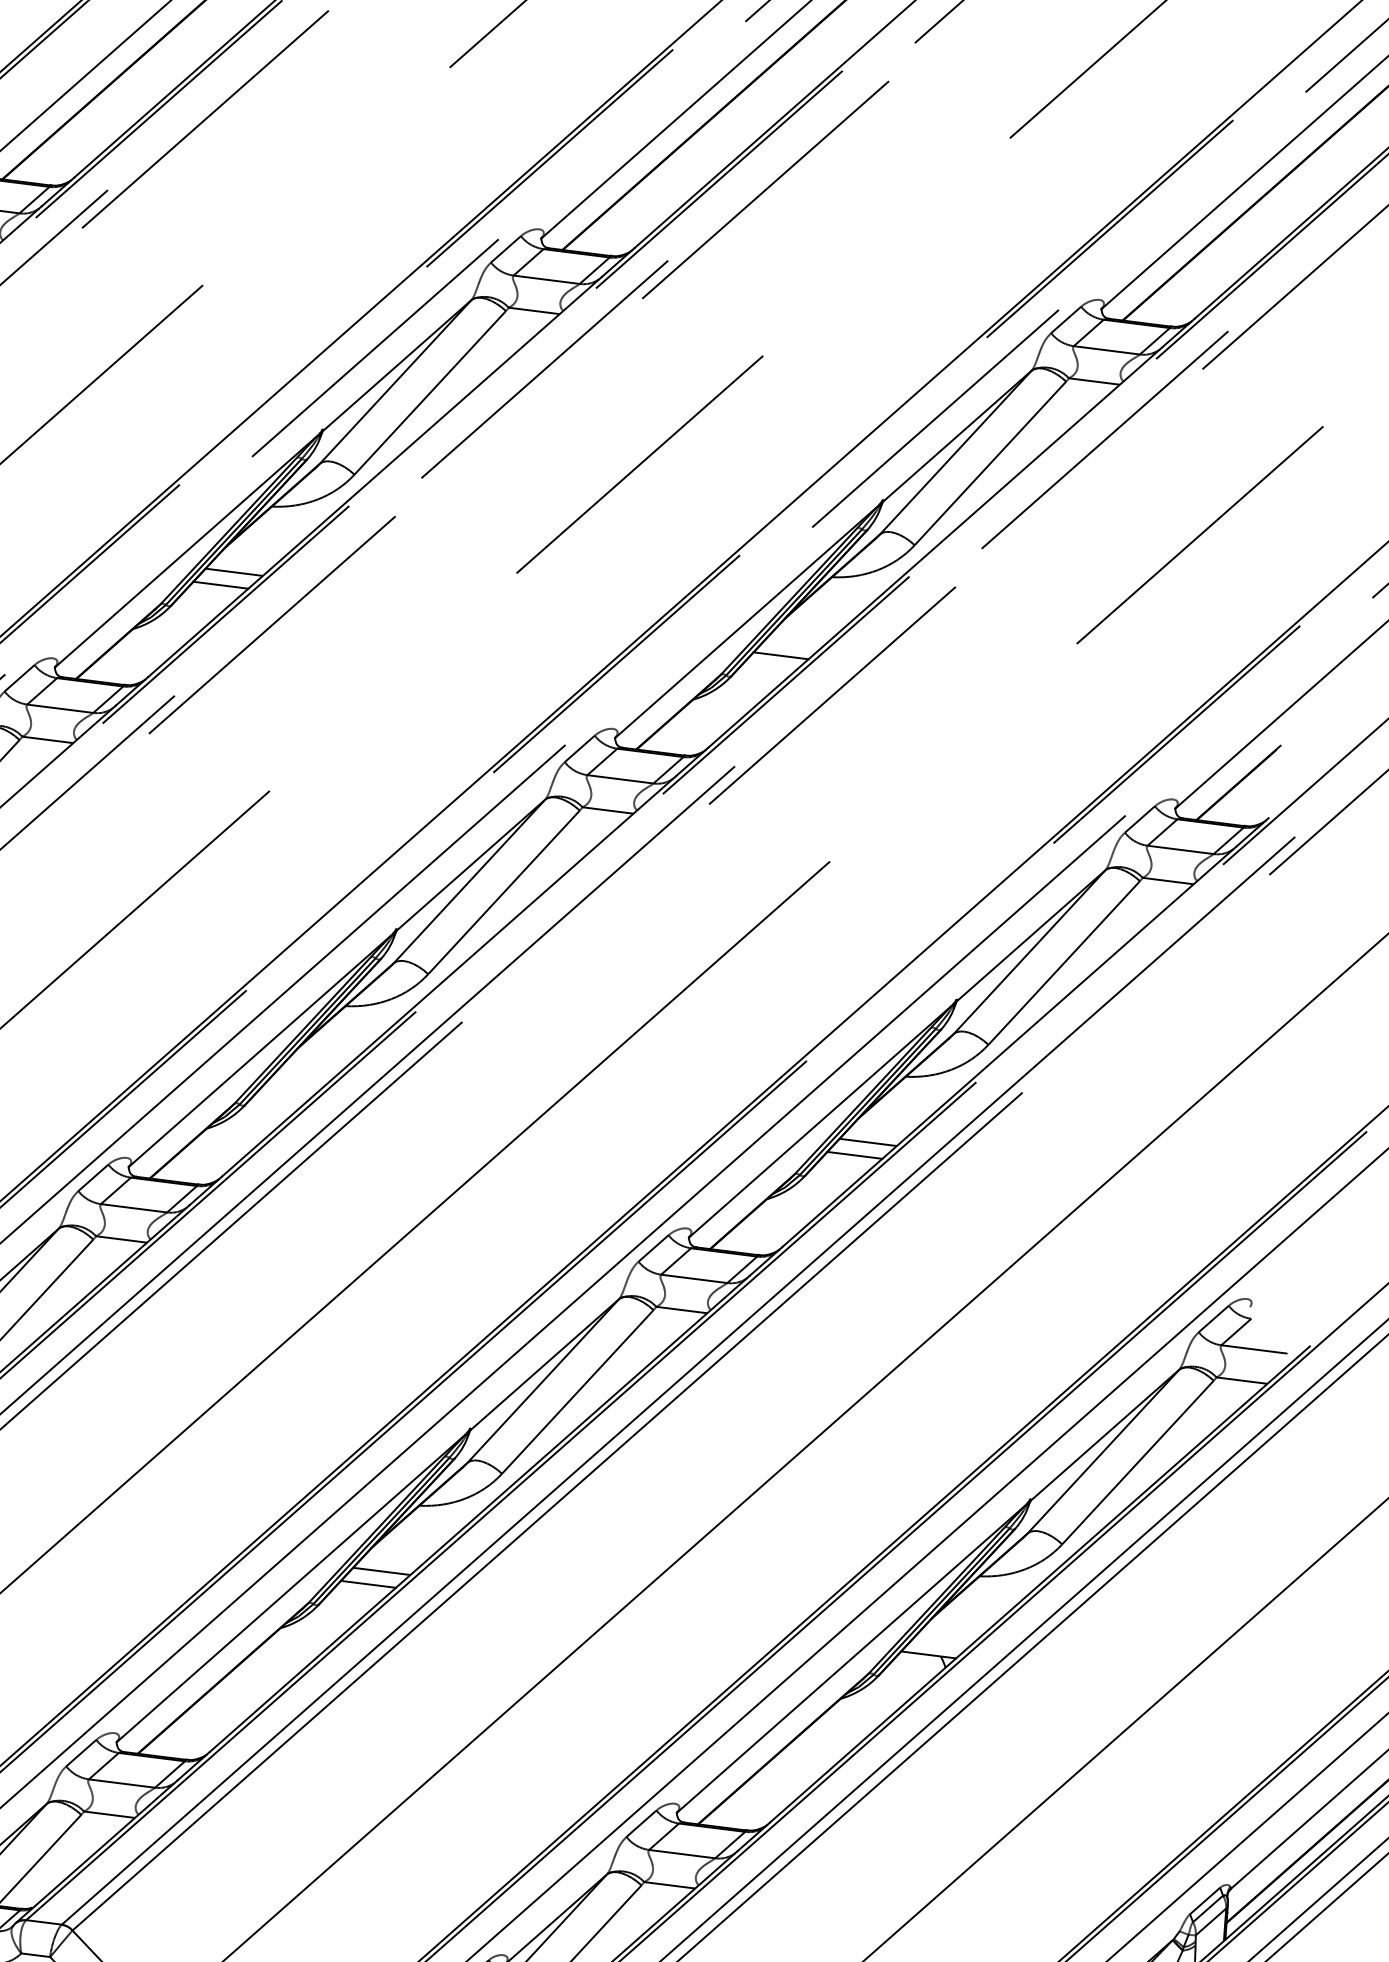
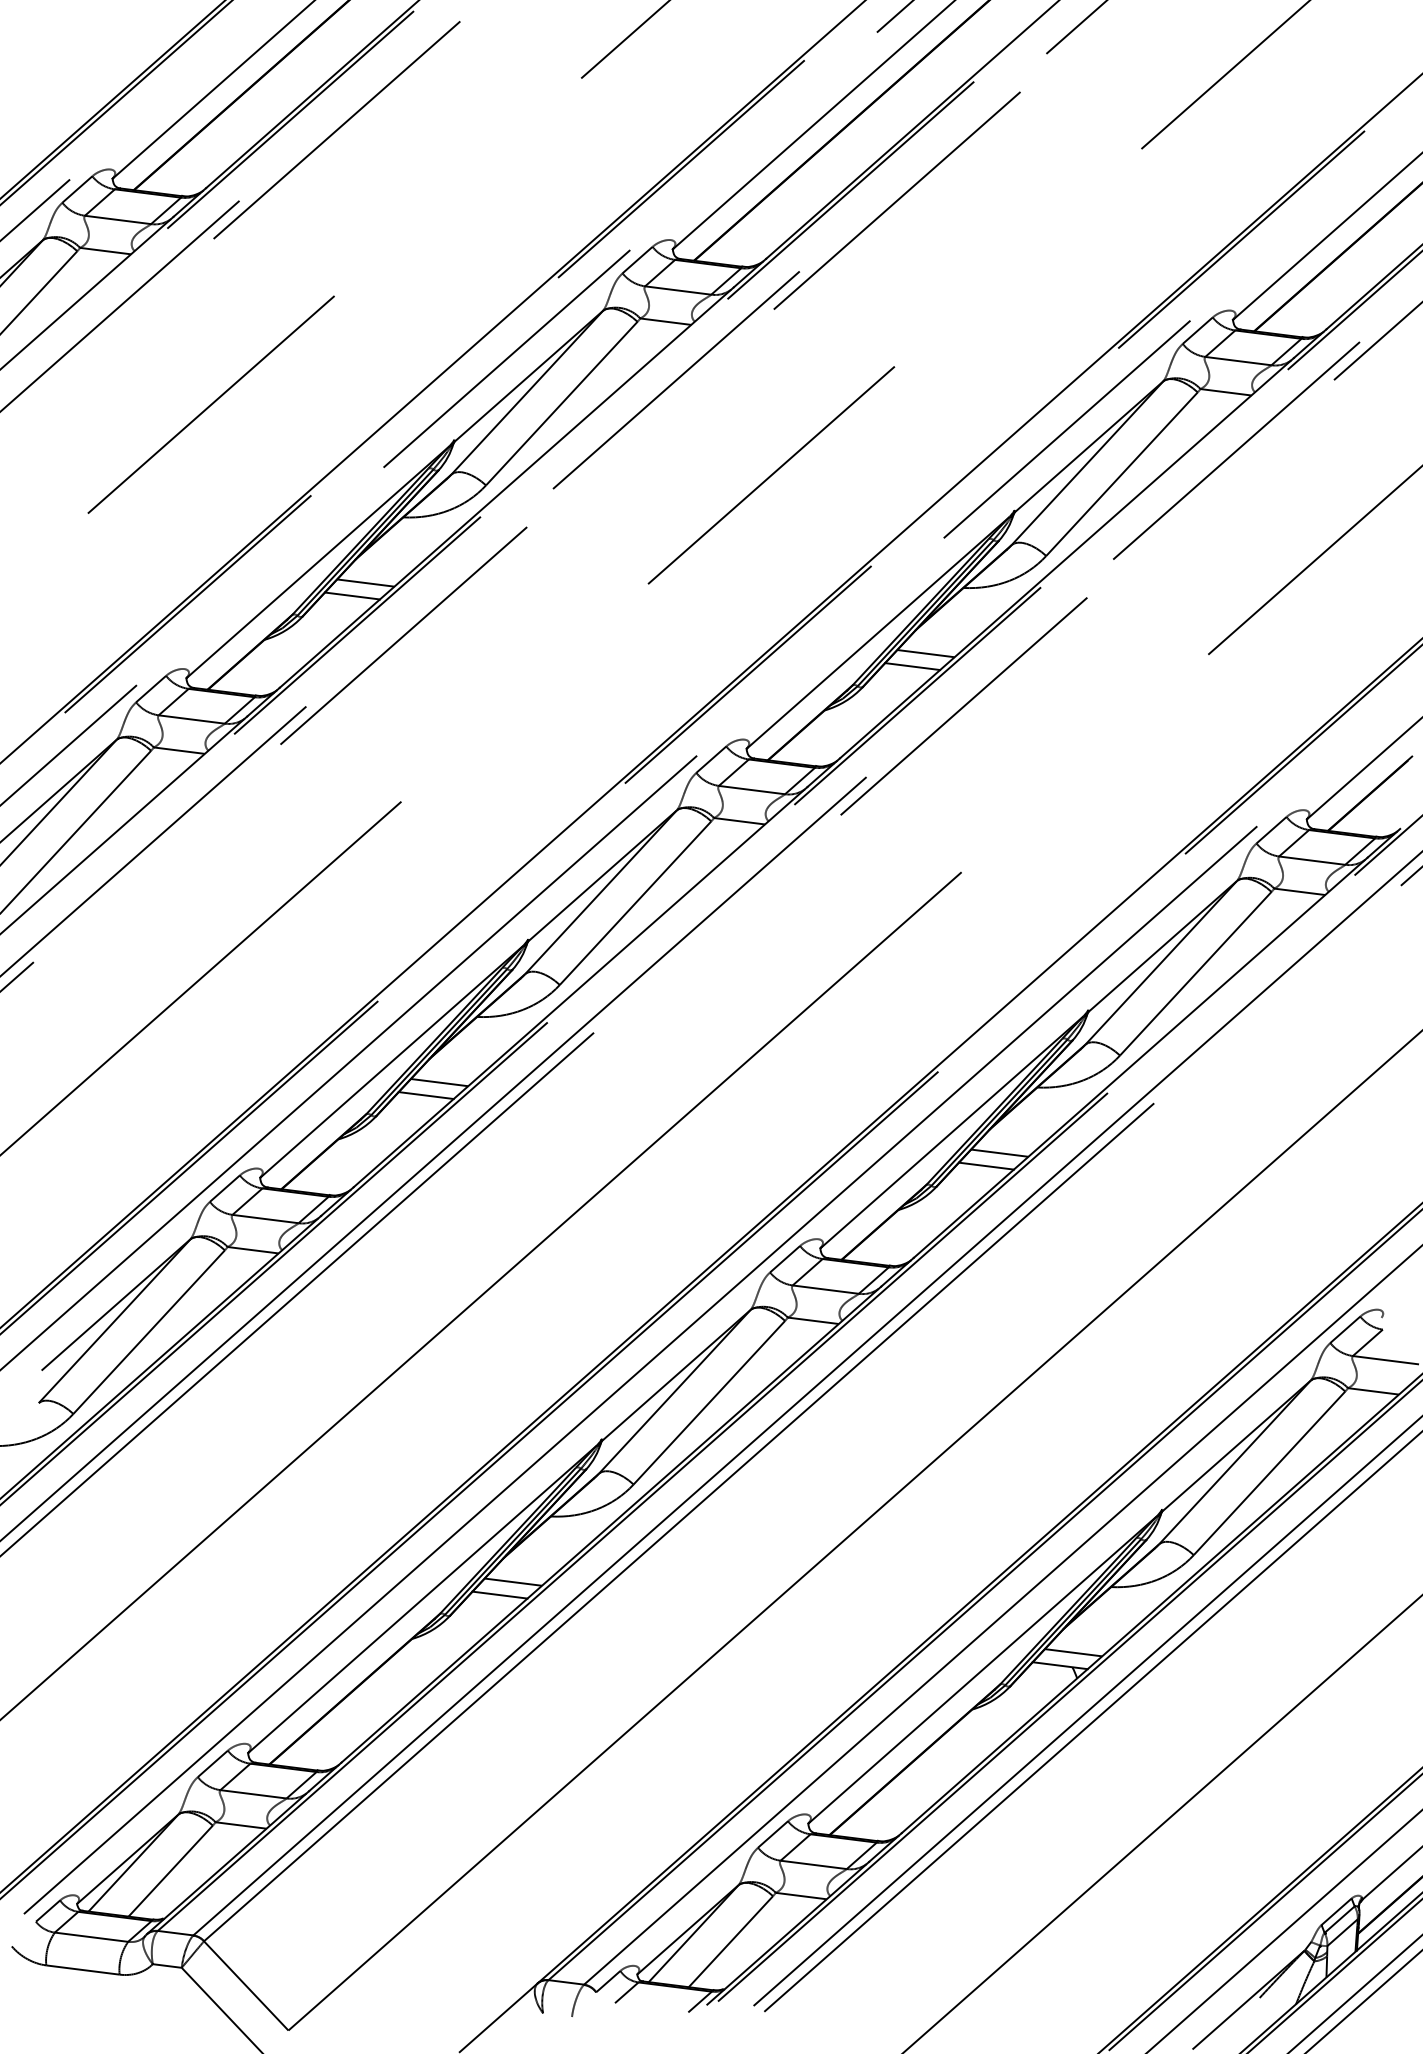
line: (793, 642) -> (925, 653), added
line: (307, 1071) -> (439, 1082), added
line: (293, 1084) -> (425, 1095), added
line: (941, 1641) -> (1073, 1652), added

